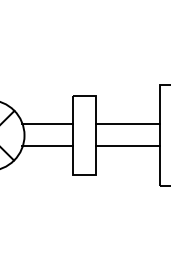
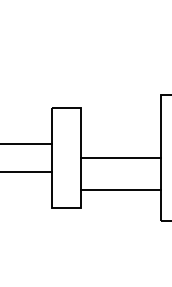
line: (127, 124) -> (121, 158), moved
line: (127, 146) -> (121, 189), moved

